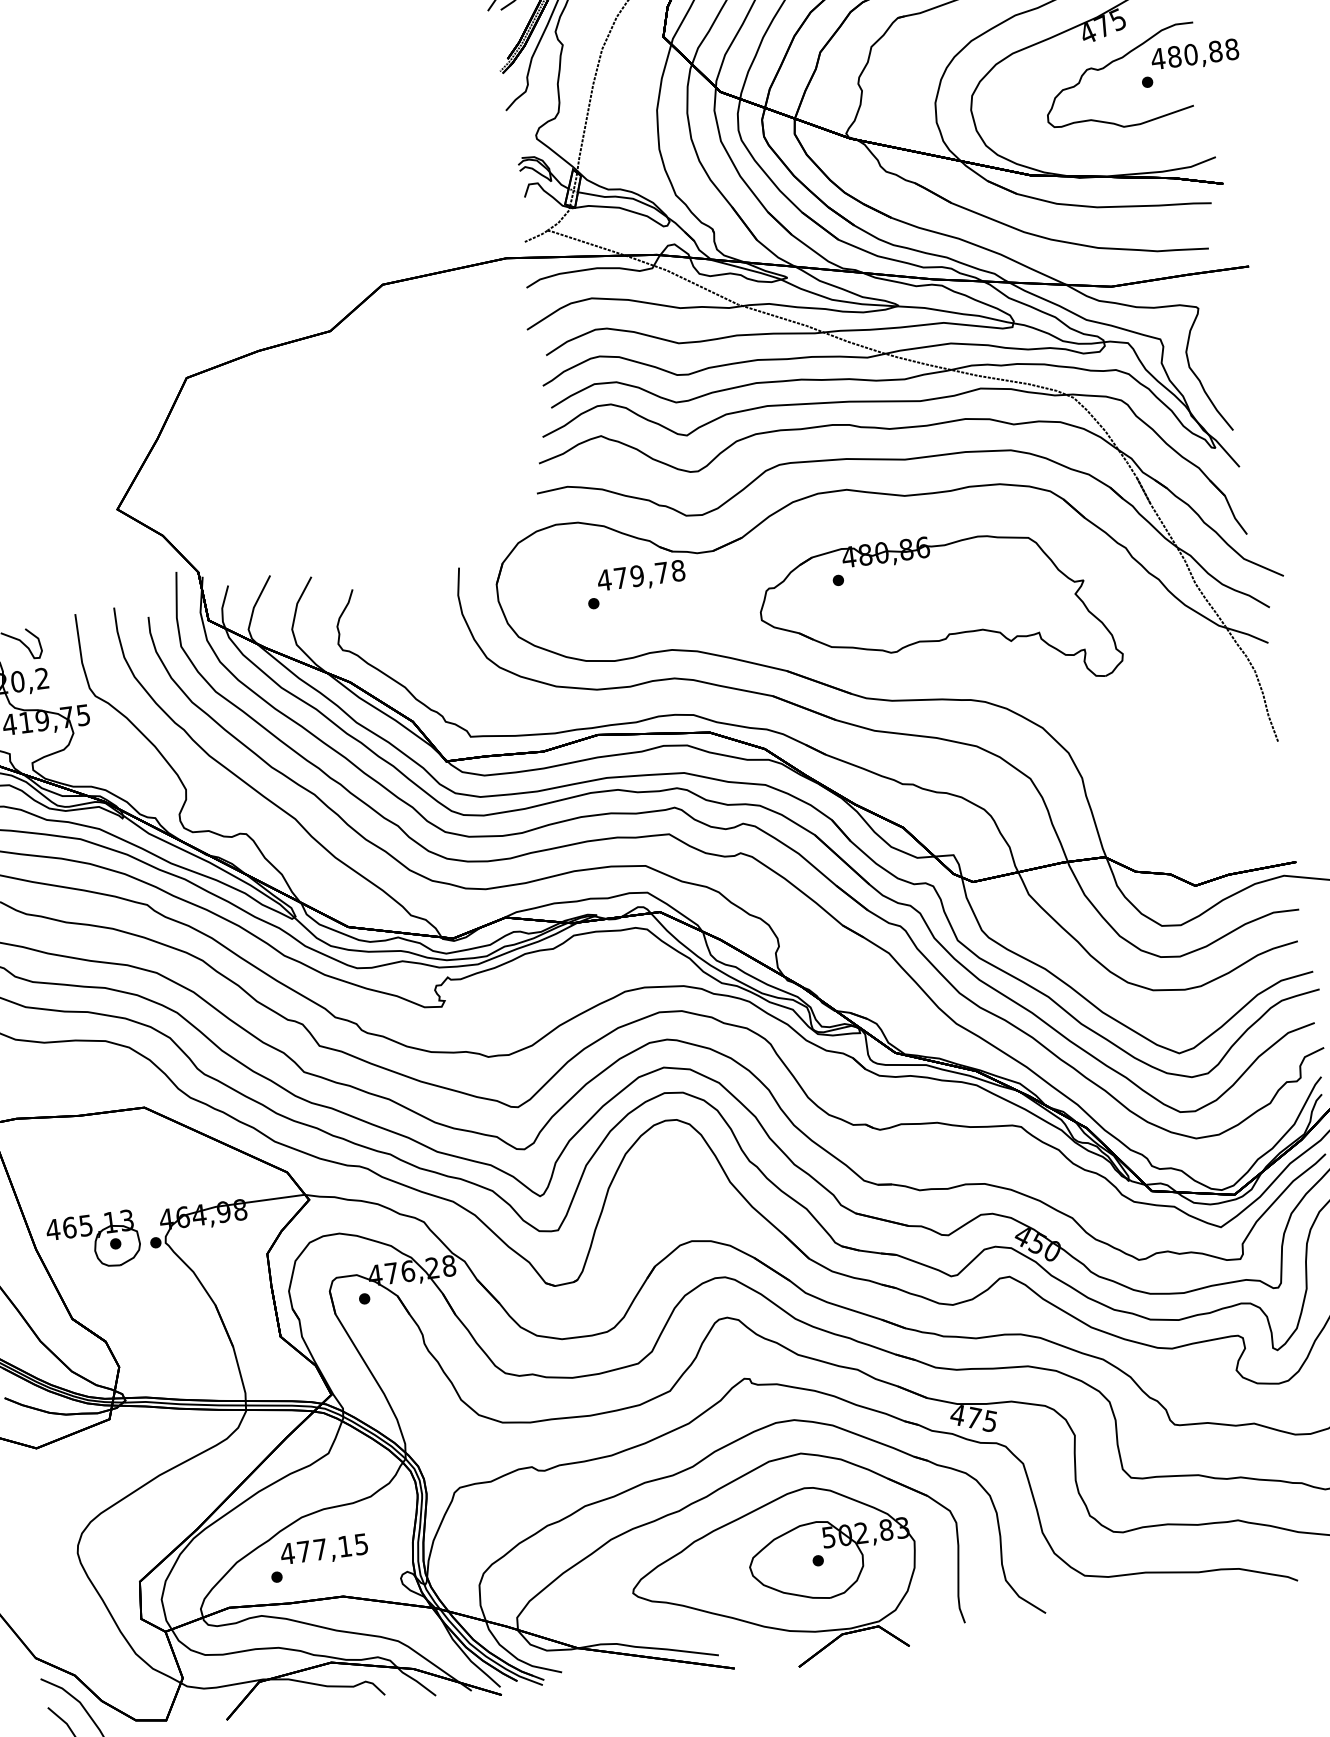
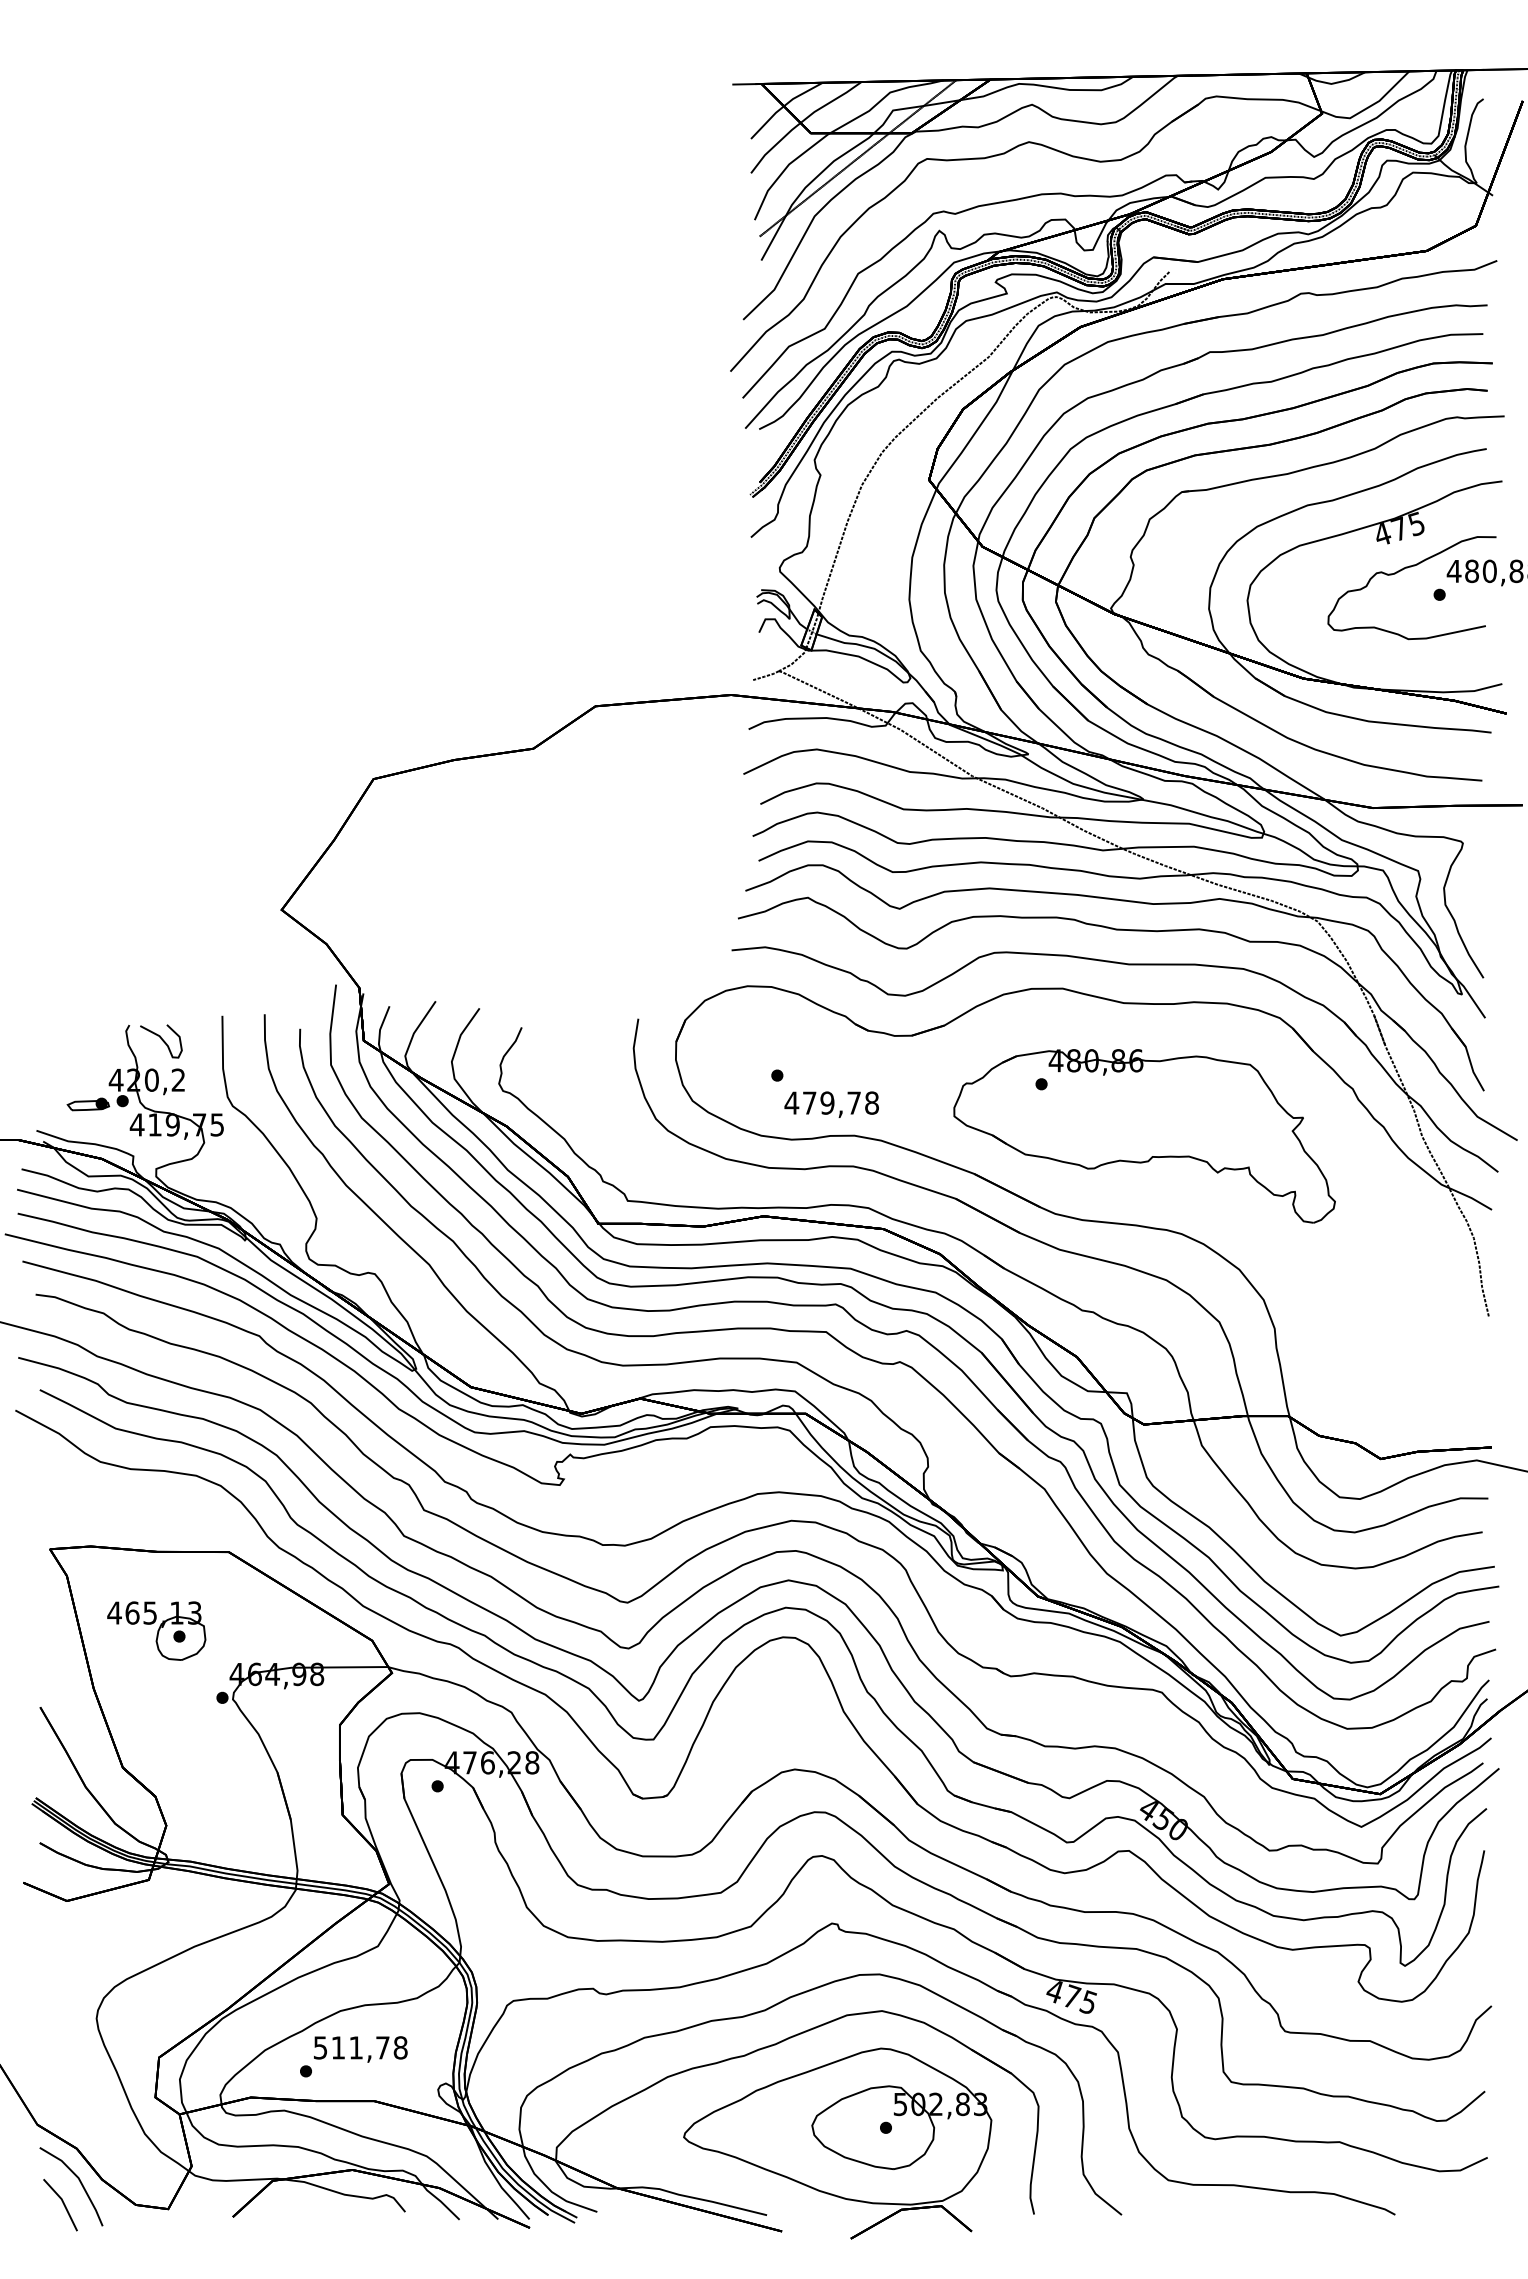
text: (641, 576) -> (831, 1104), moved
part: (93, 1240) -> (156, 1630), moved
text: (324, 1548) -> (360, 2047), 477,15 -> 511,78

